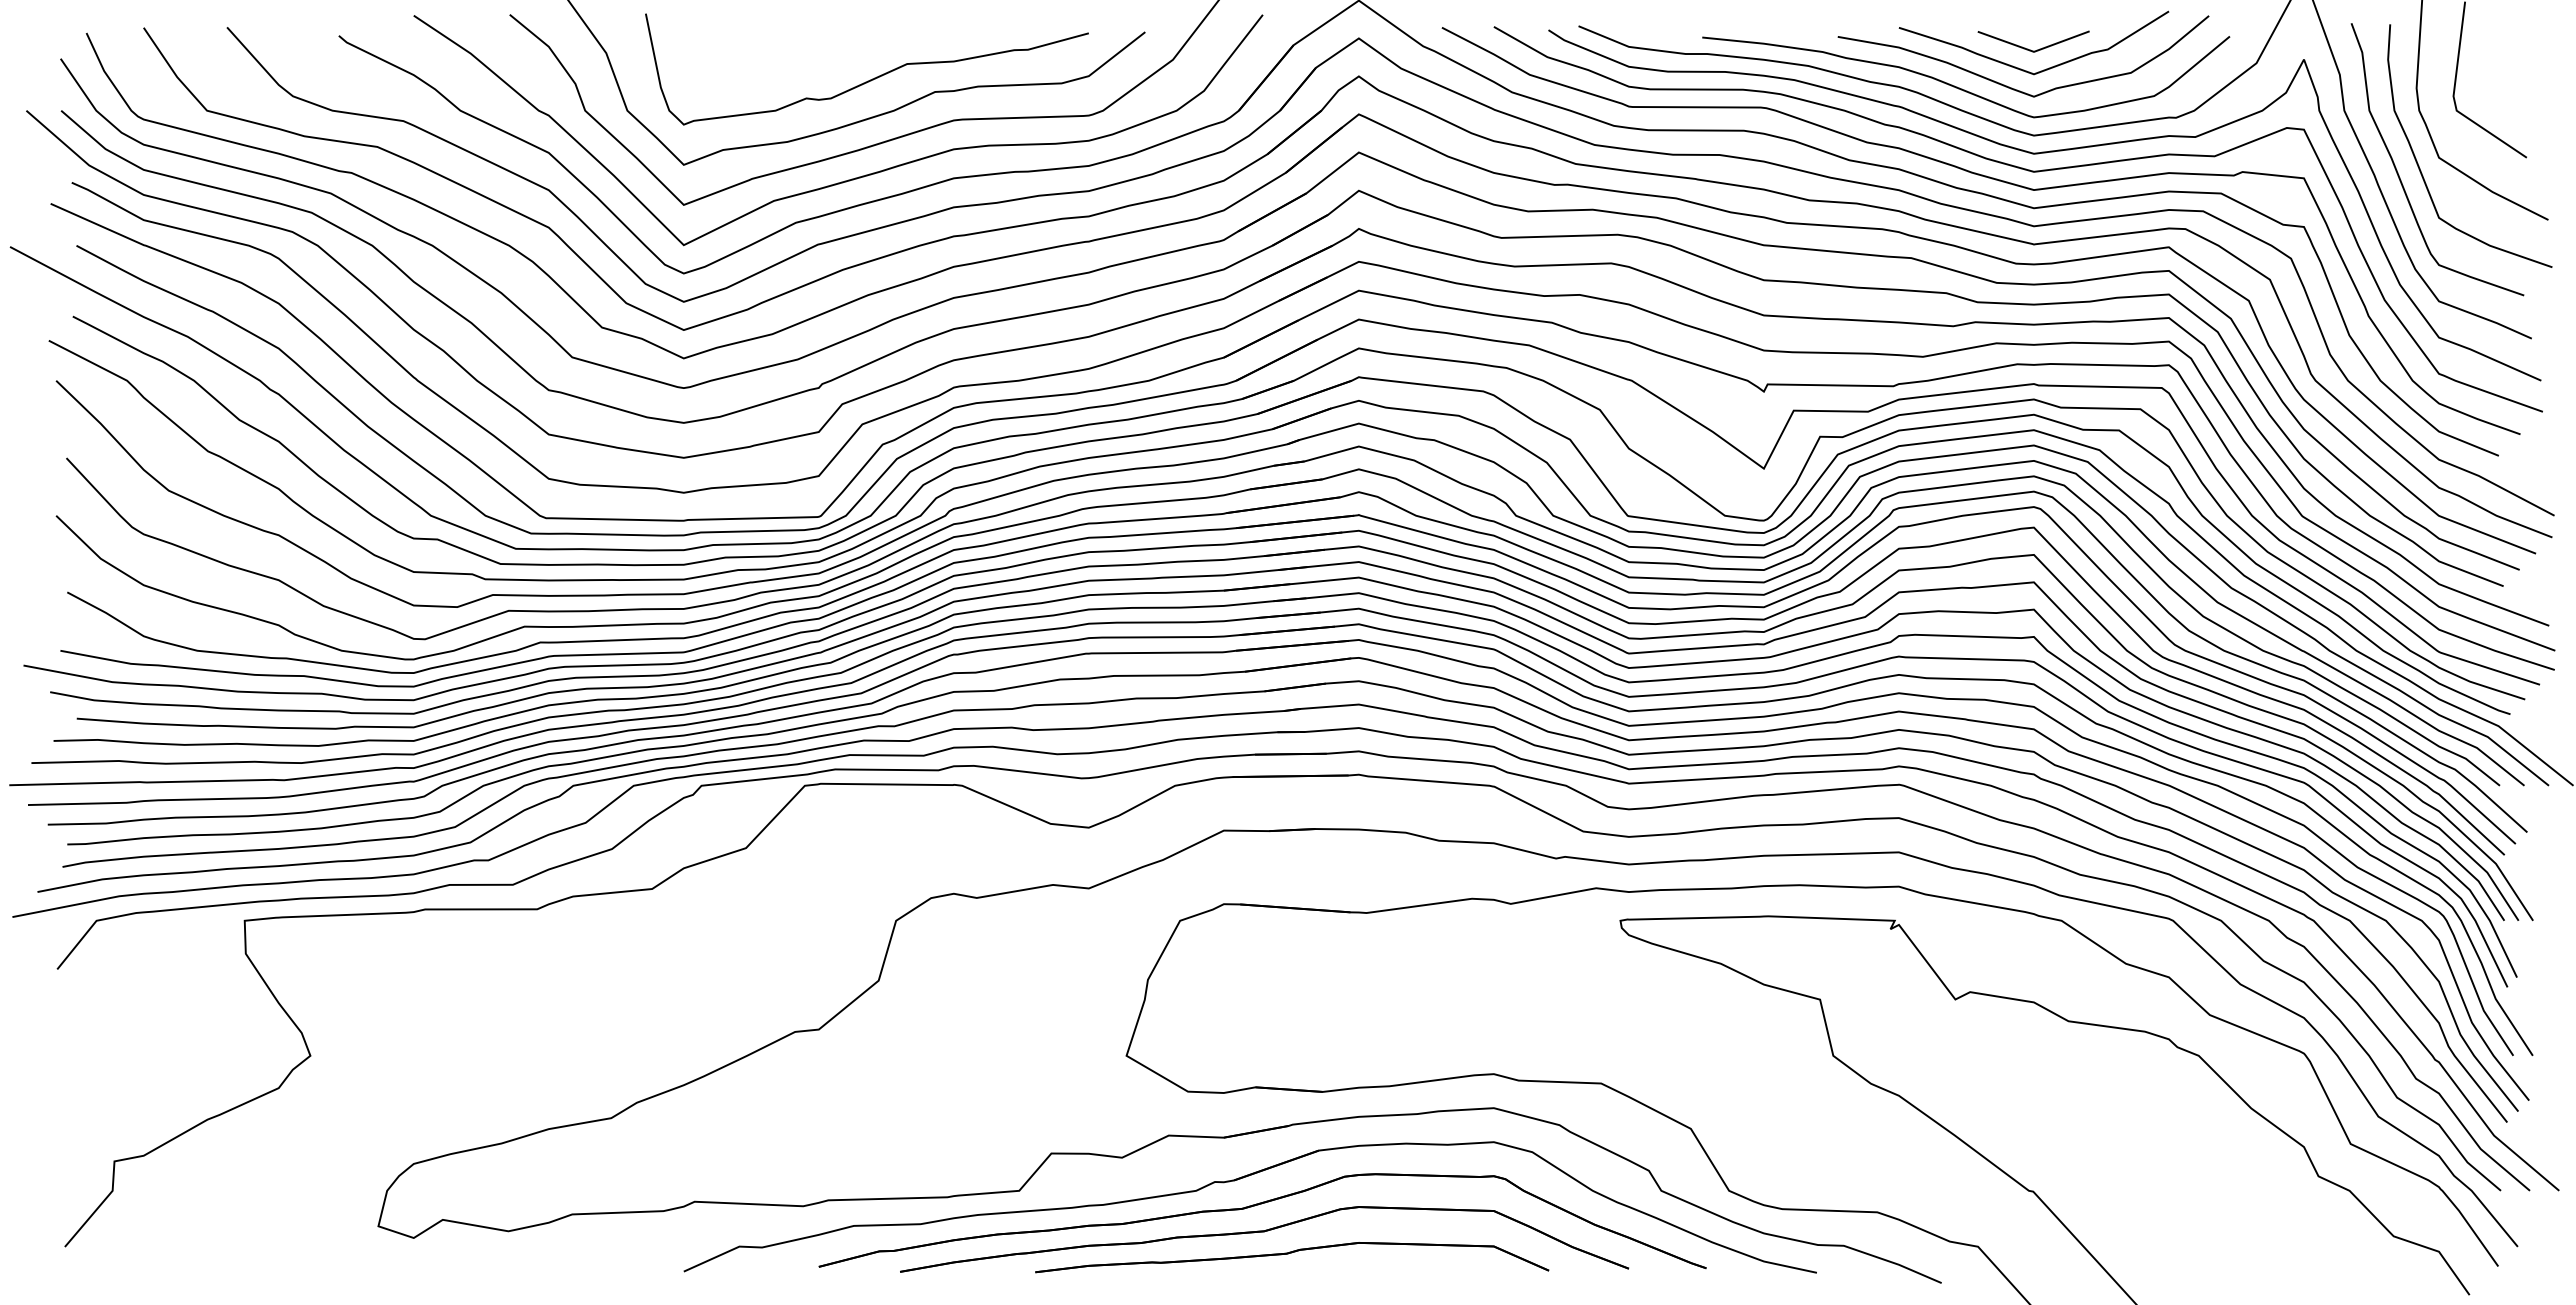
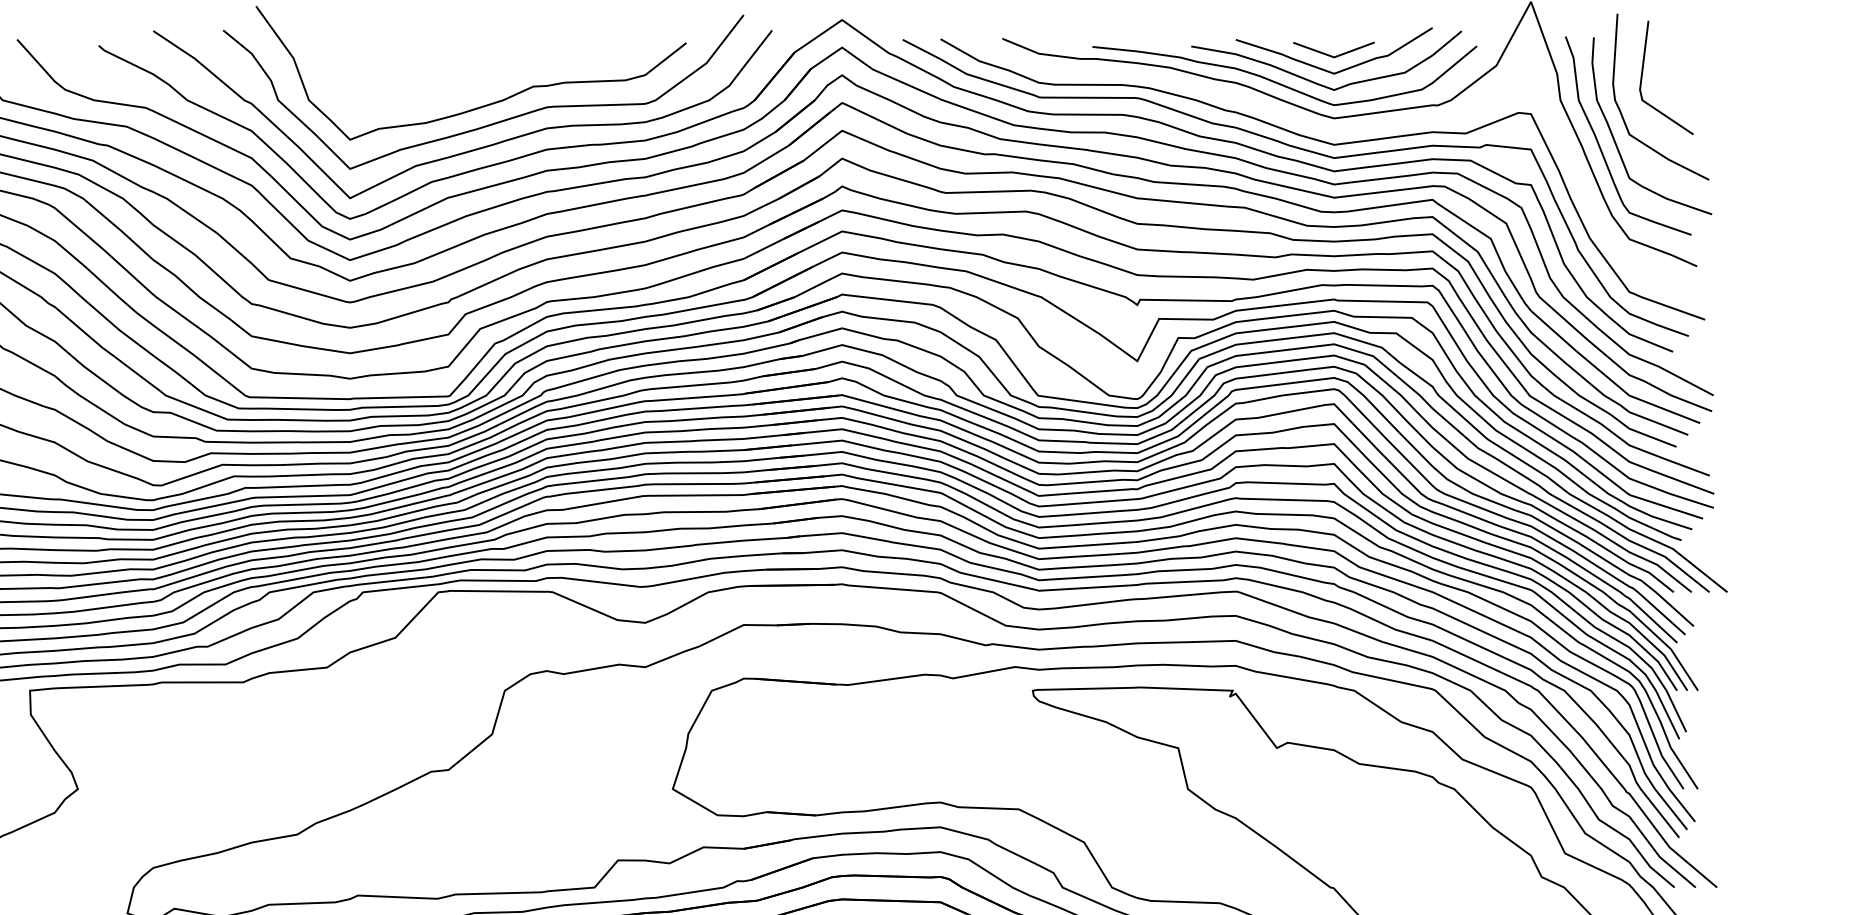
curve: (870, 79) -> (486, 77), removed
curve: (2038, 154) -> (1337, 132), removed

